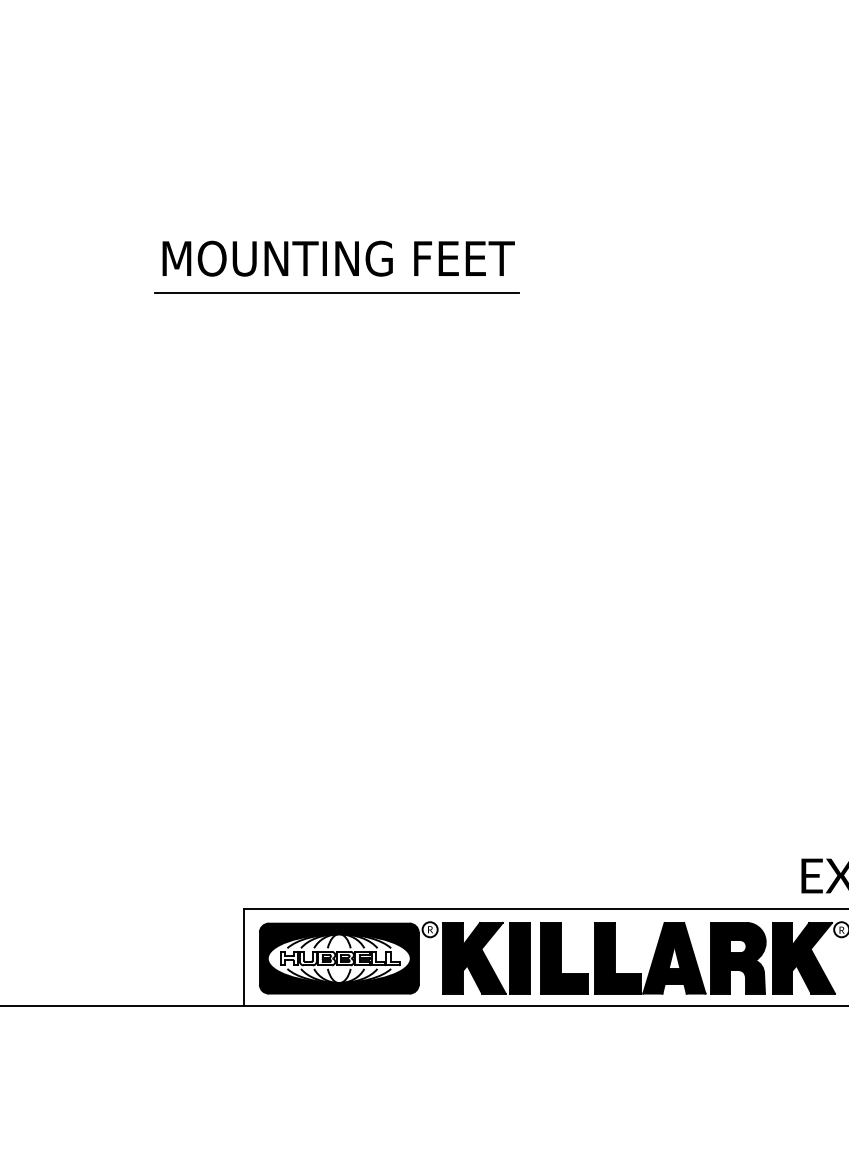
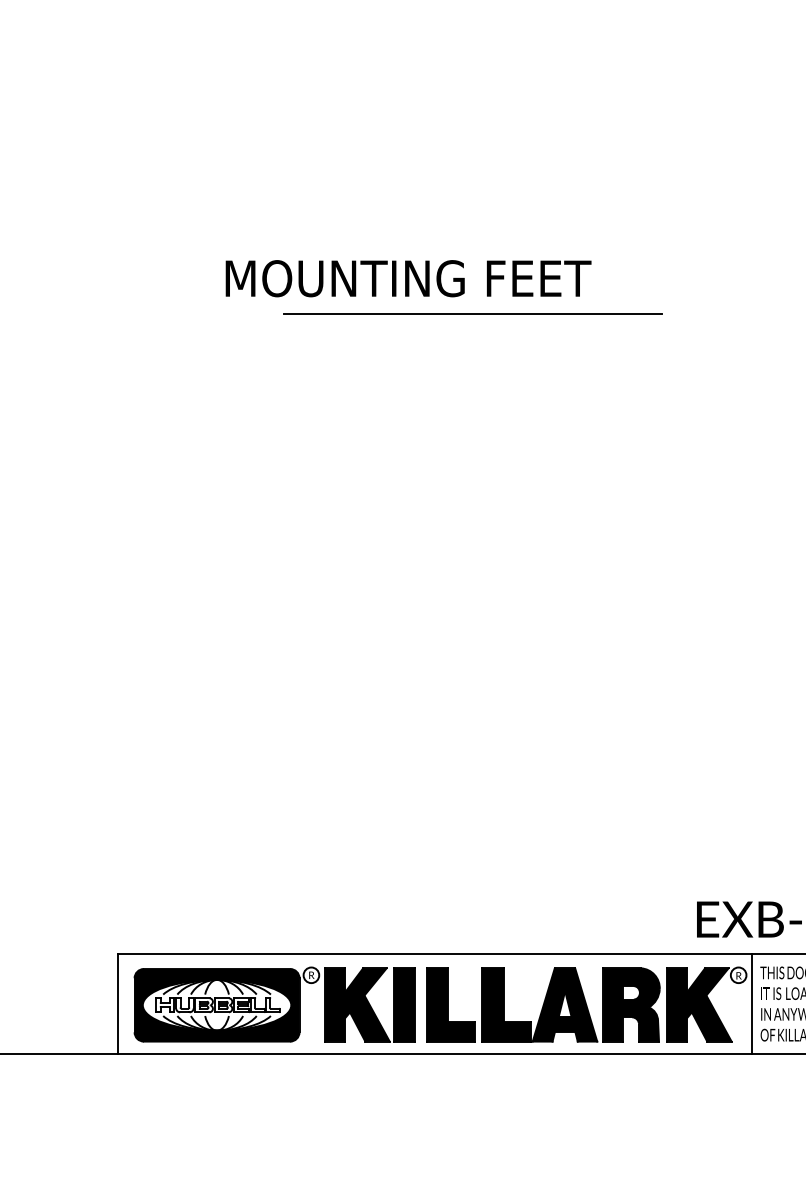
text: (338, 258) -> (408, 278), moved
line: (336, 292) -> (472, 313), moved

